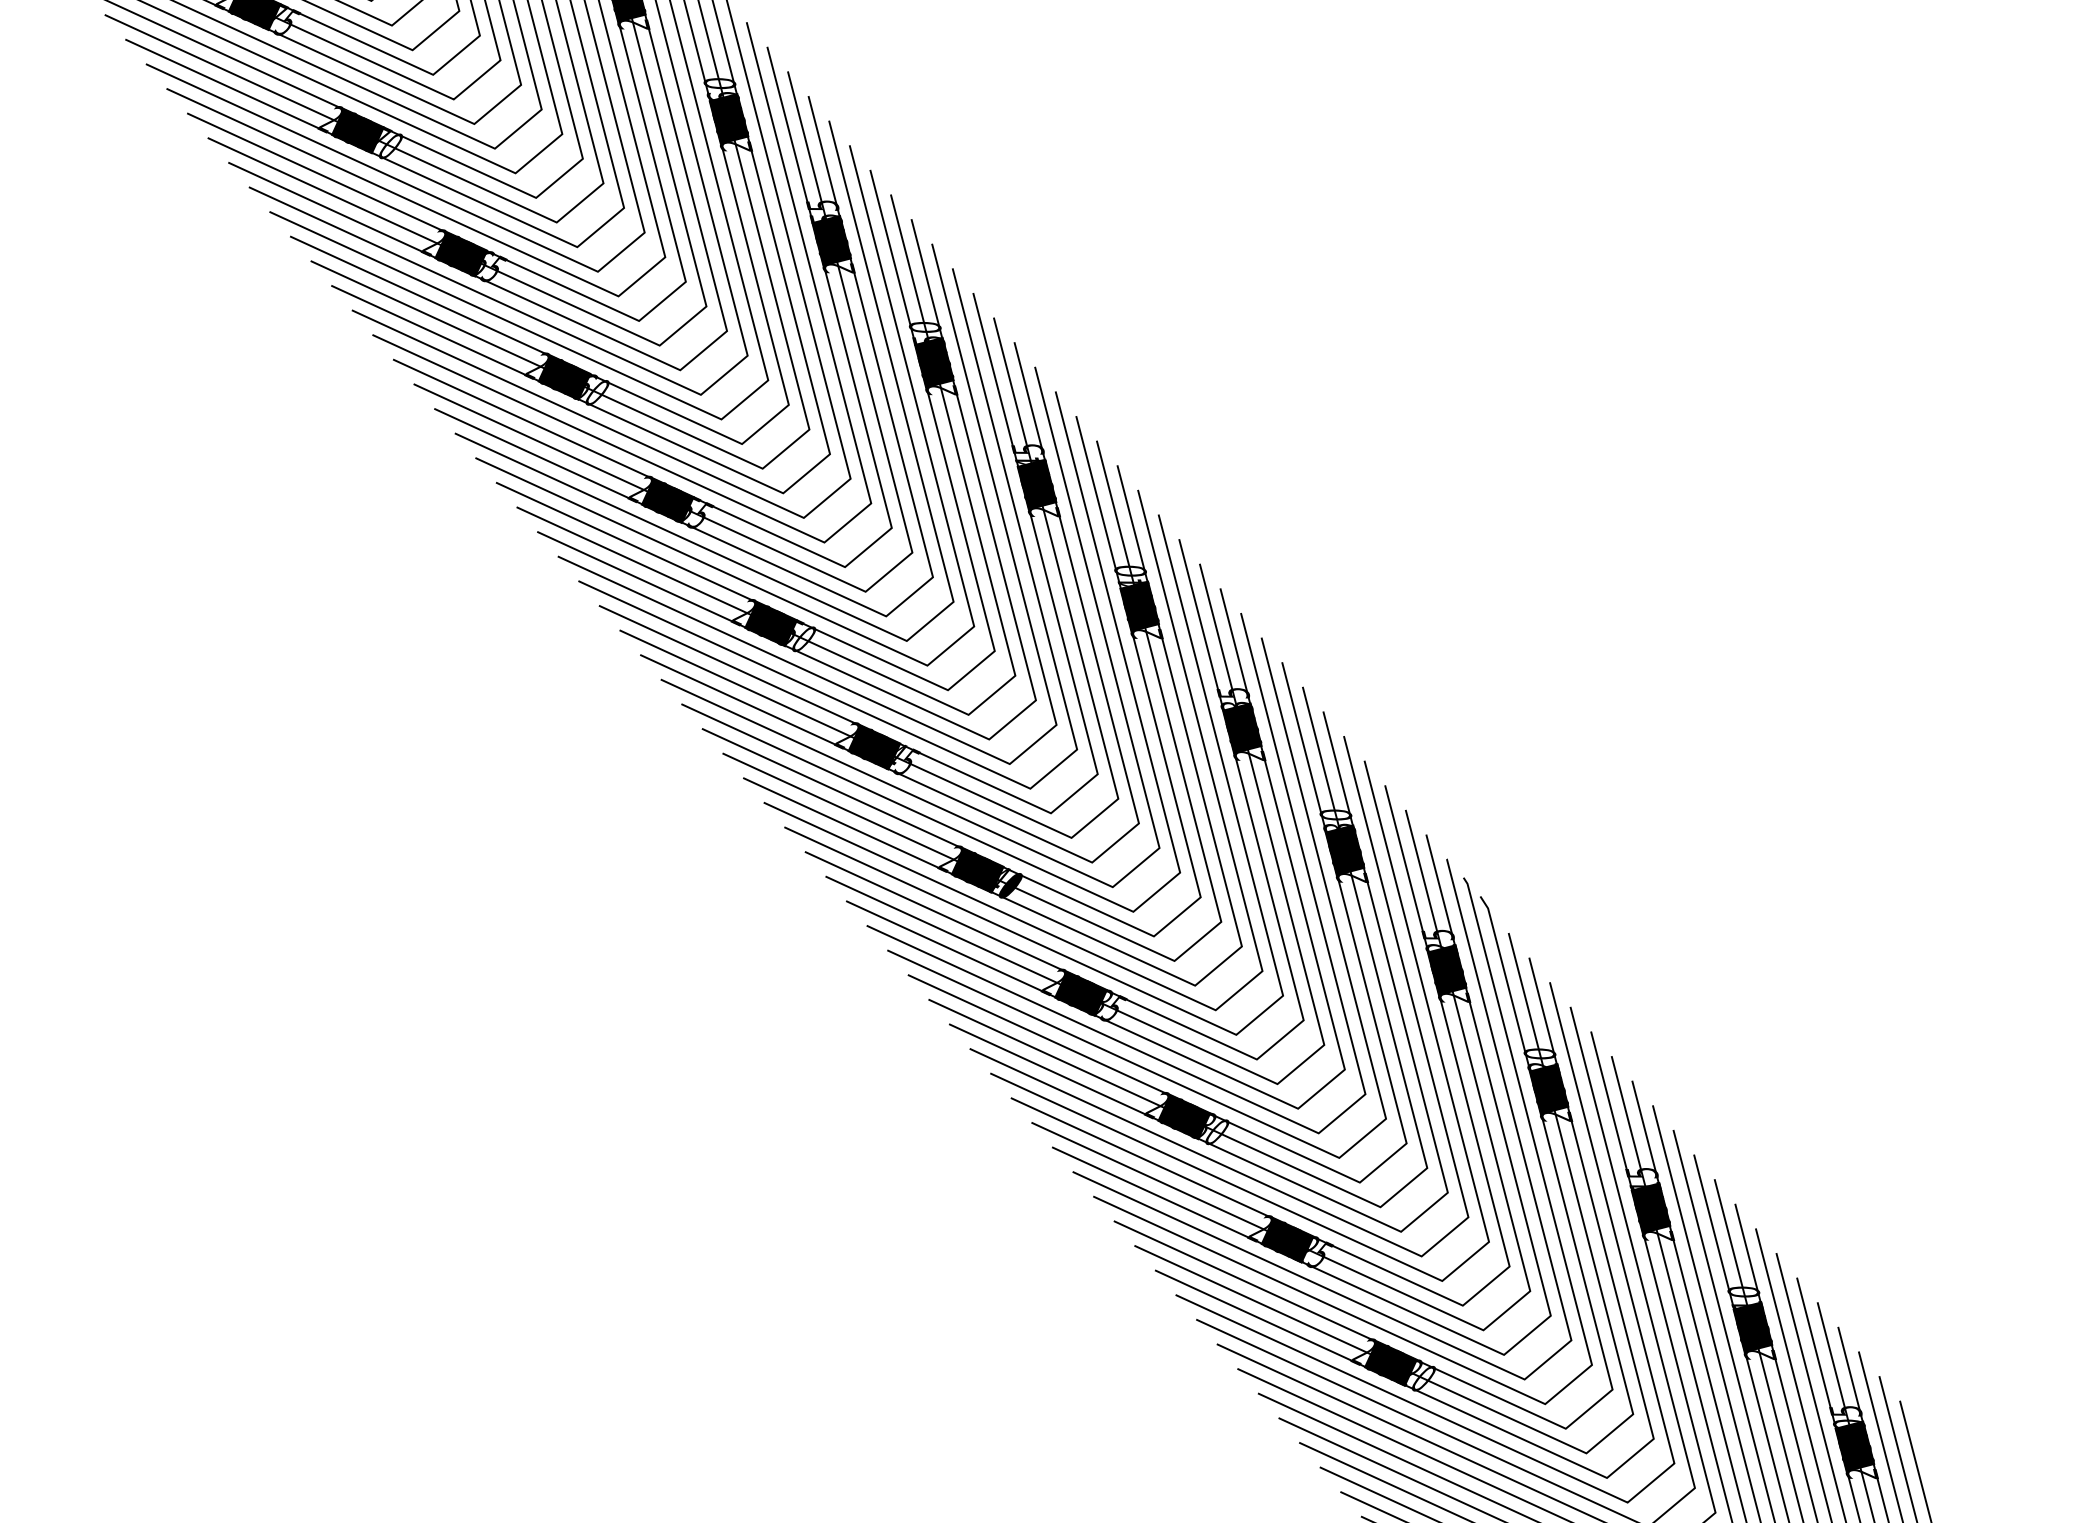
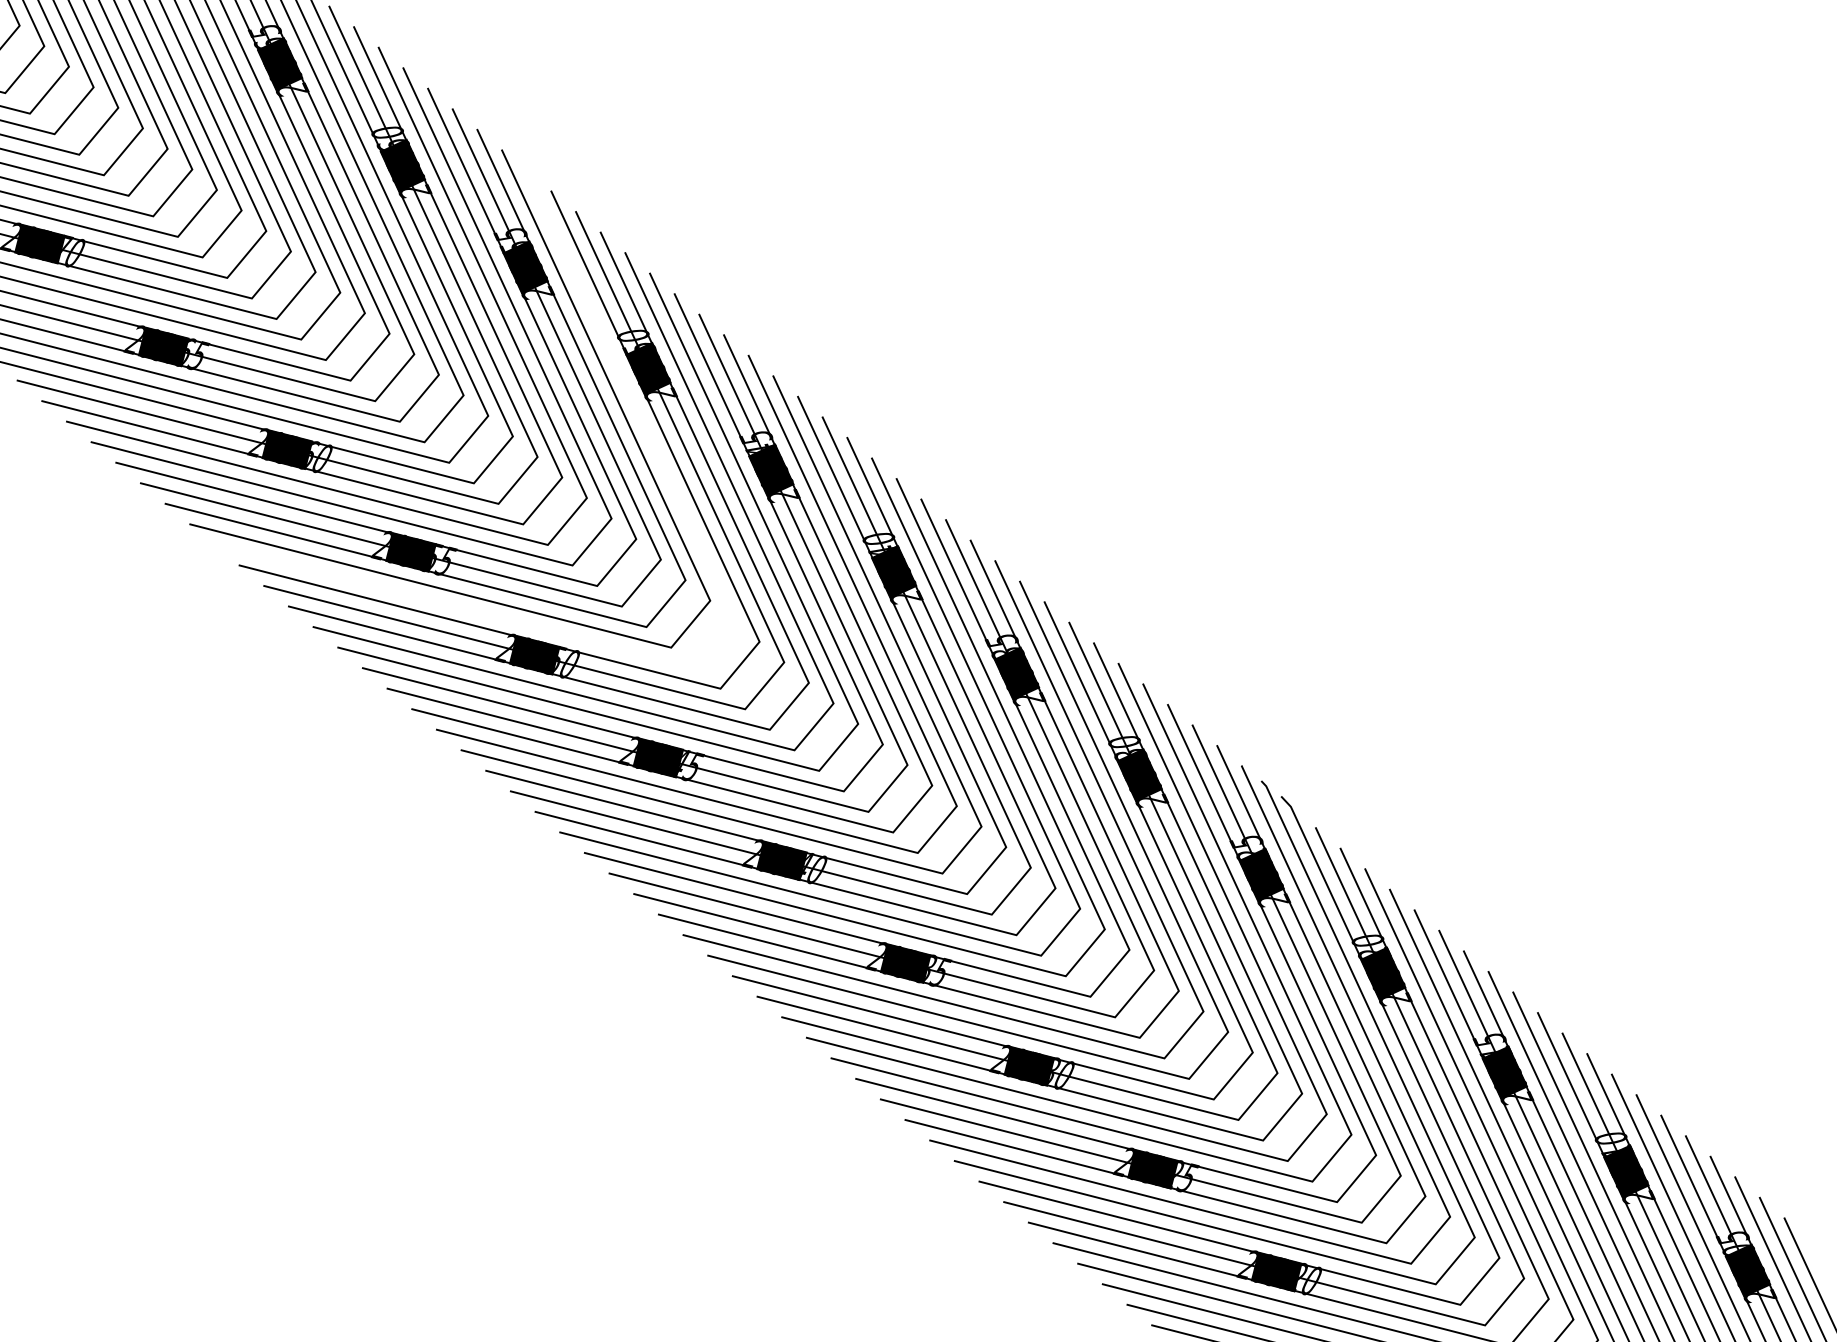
curve: (662, 542) -> (413, 594), removed

